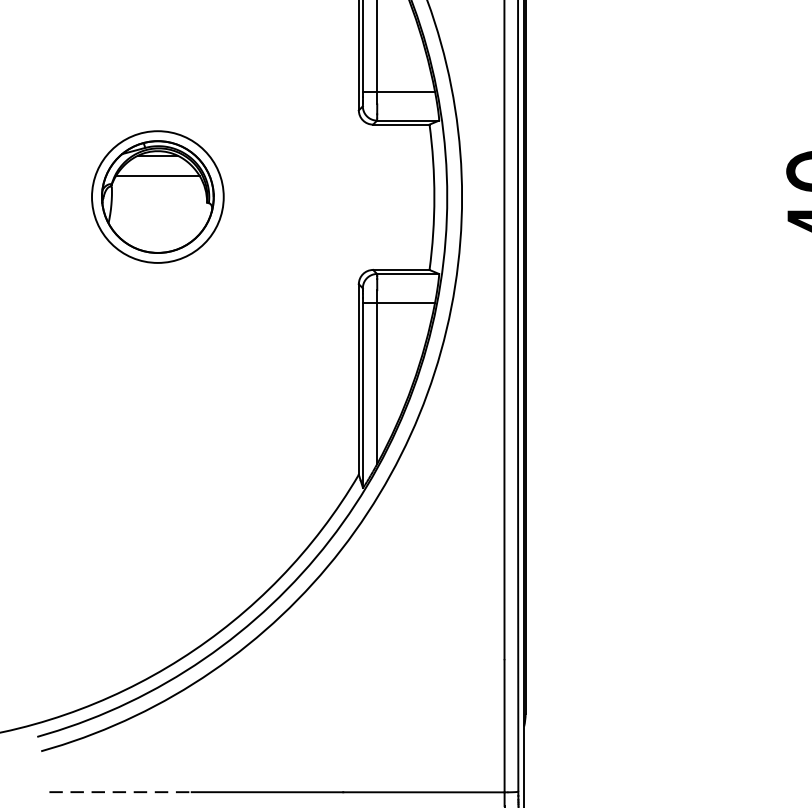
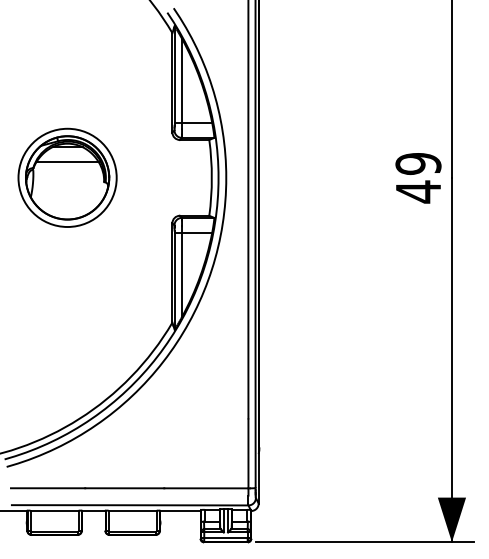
part: (157, 196) -> (67, 177), size x1.43
line: (121, 792) -> (48, 488), dashed -> solid

